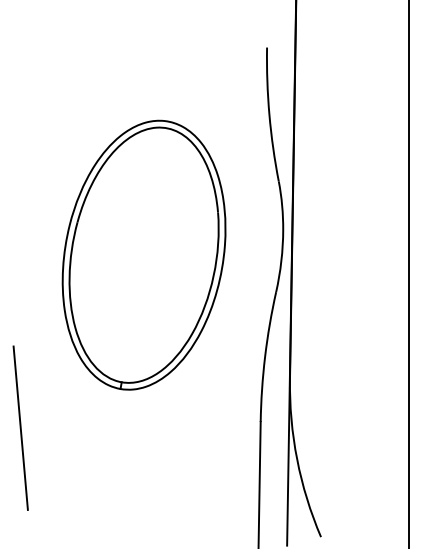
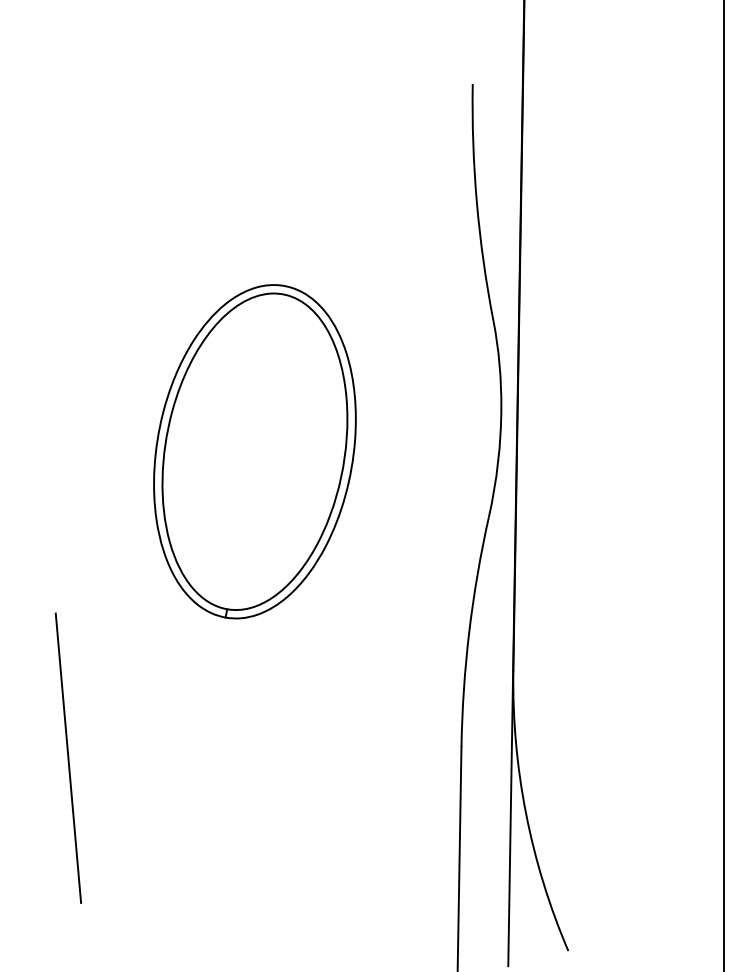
part: (143, 254) -> (253, 450), size x0.7
line: (20, 427) -> (67, 756), moved

